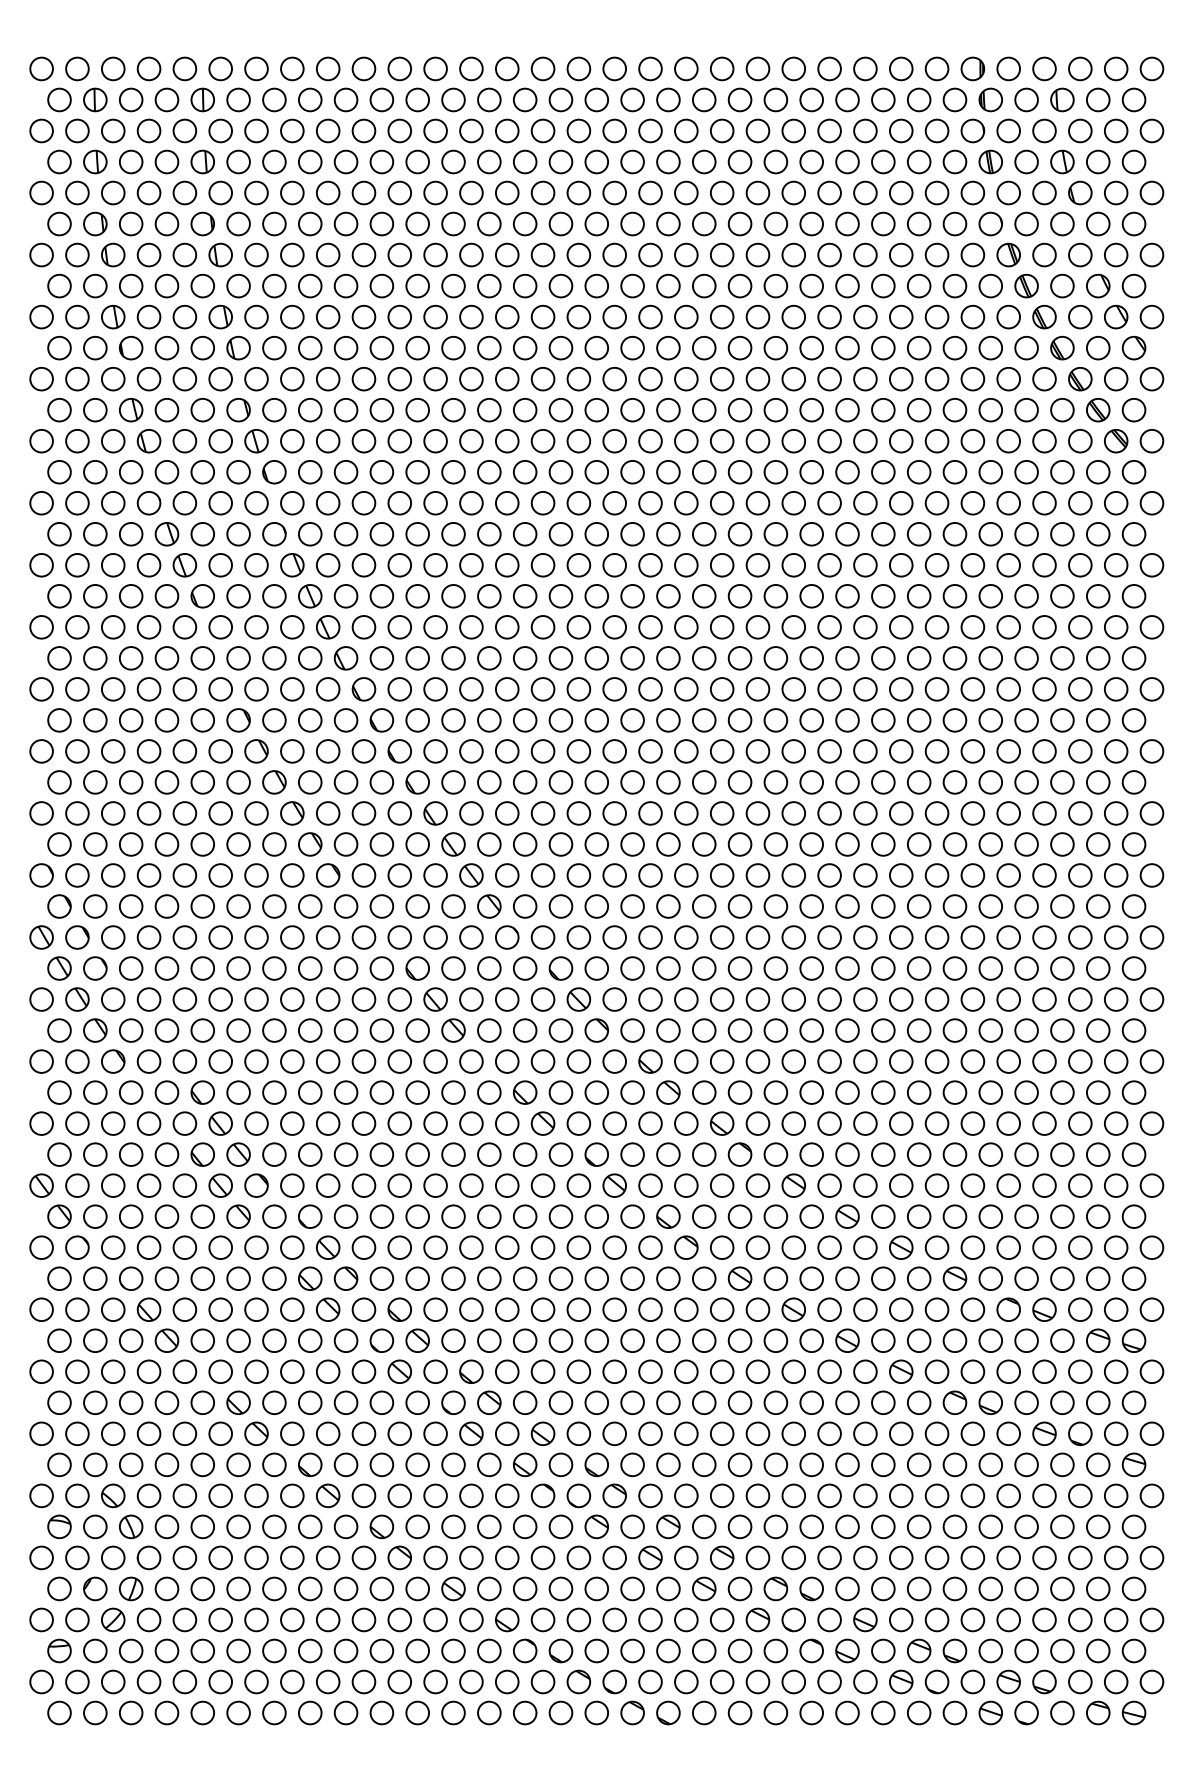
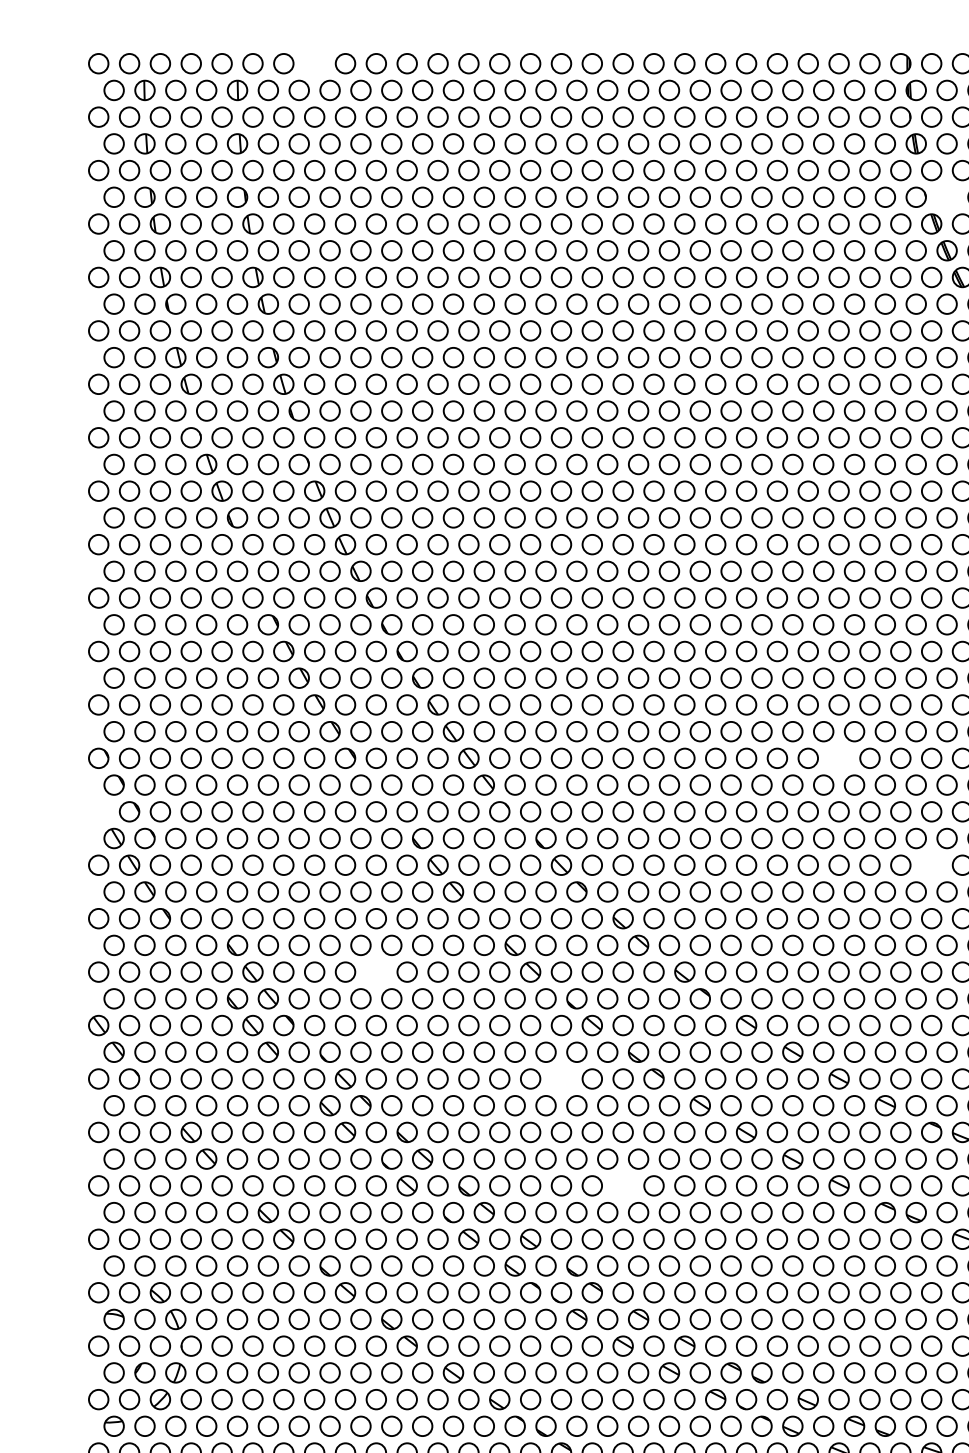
circle: (292, 68) -> (314, 63), removed
circle: (1026, 223) -> (947, 196), removed
circle: (901, 875) -> (839, 758), removed
part: (41, 937) -> (98, 811), removed
circle: (1008, 999) -> (931, 865), removed
circle: (363, 1123) -> (375, 972), removed
circle: (578, 1247) -> (561, 1078), removed
circle: (650, 1371) -> (623, 1185), removed

